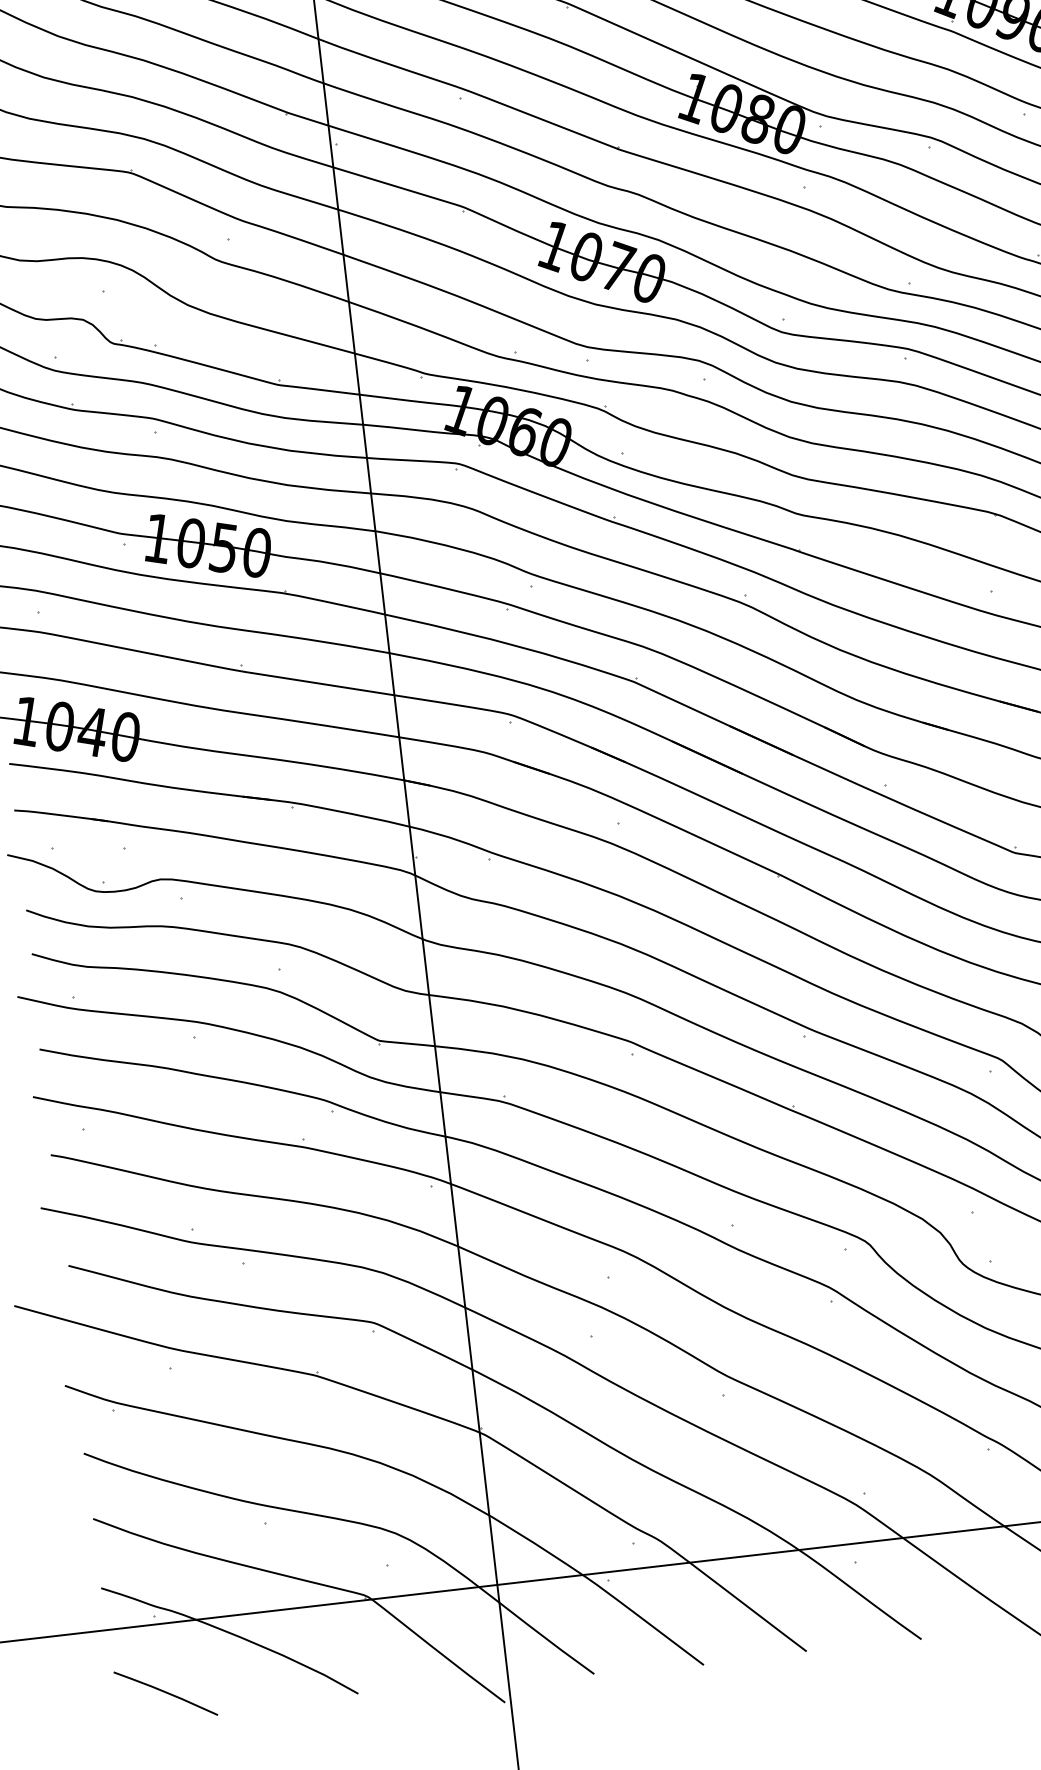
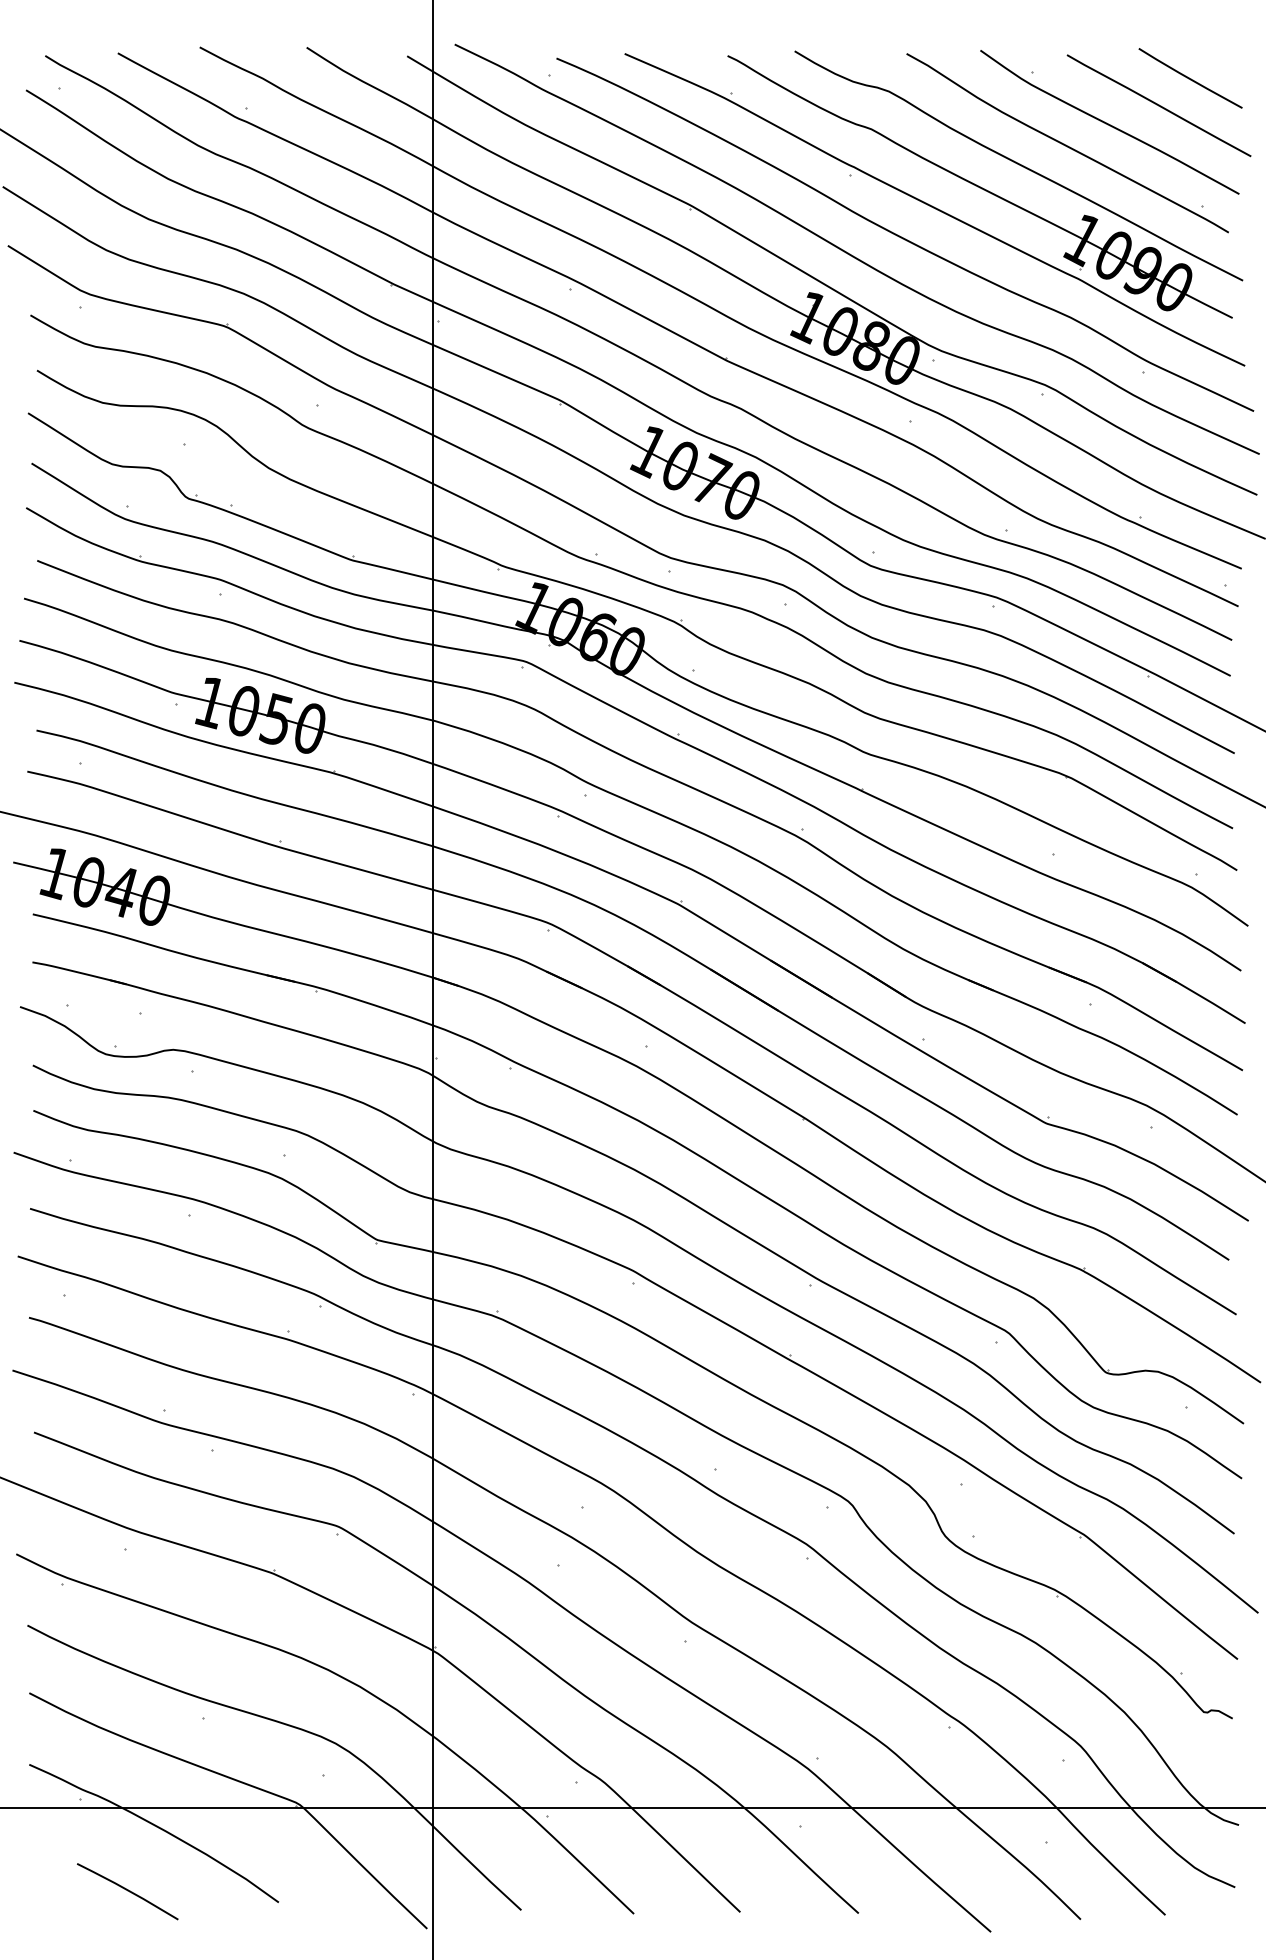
line: (165, 1693) -> (127, 1891), moved

